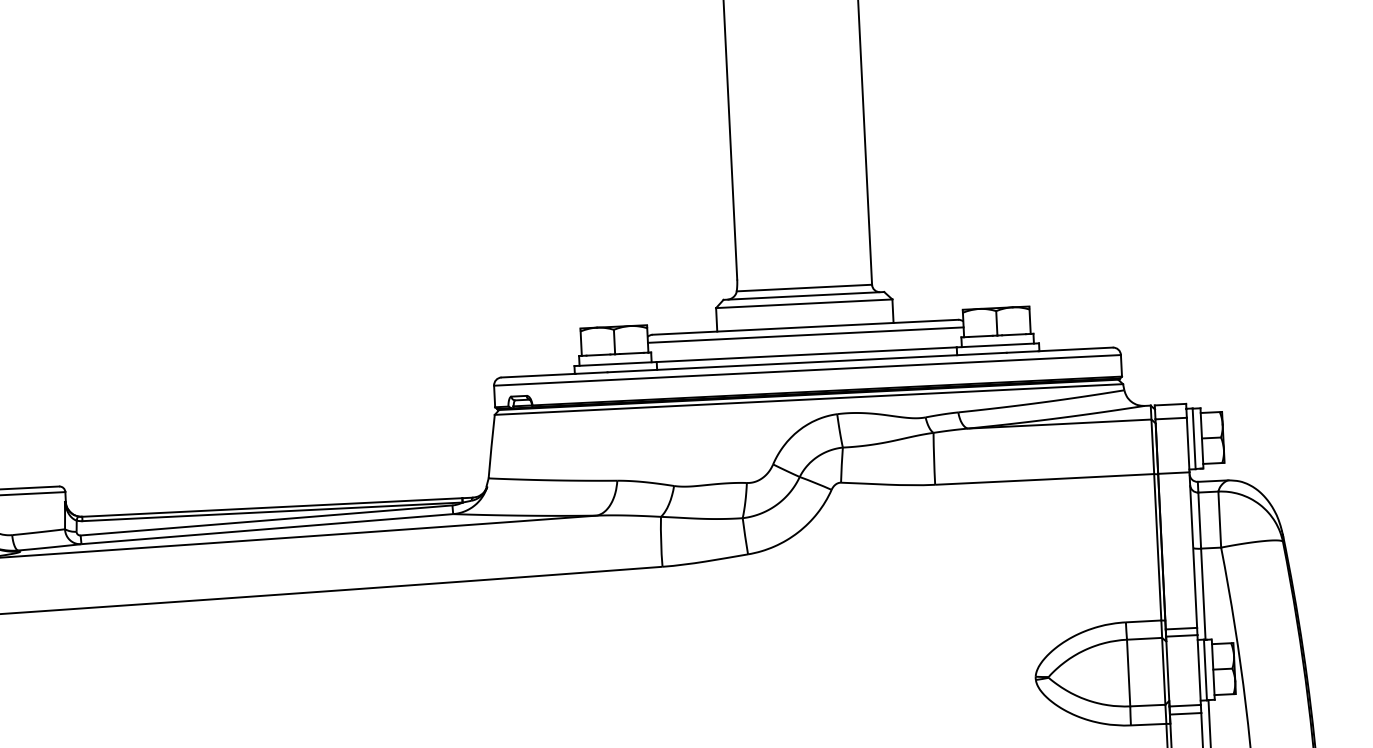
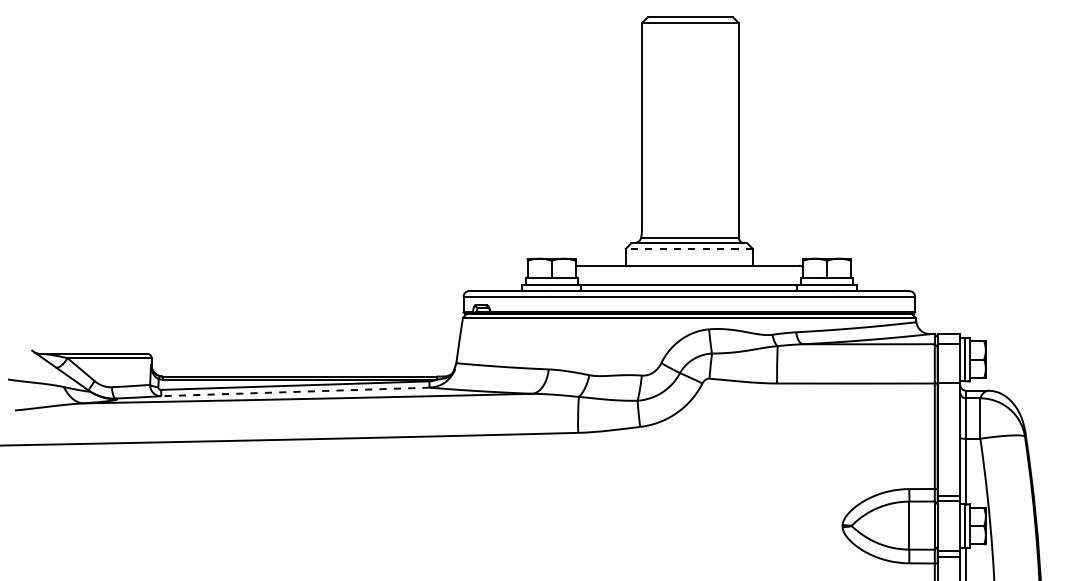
line: (804, 303) -> (689, 248), solid -> dashed
line: (806, 335) -> (689, 271), removed
line: (268, 528) -> (296, 391), solid -> dashed

